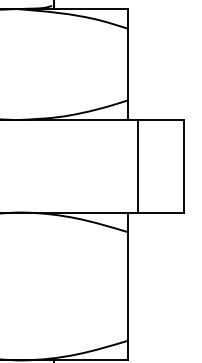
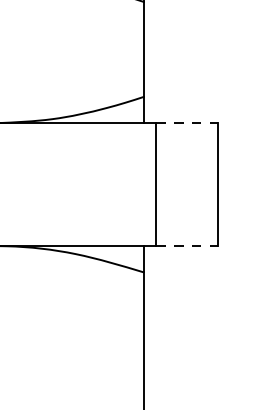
line: (161, 120) -> (188, 123), solid -> dashed
line: (161, 212) -> (188, 246), solid -> dashed

